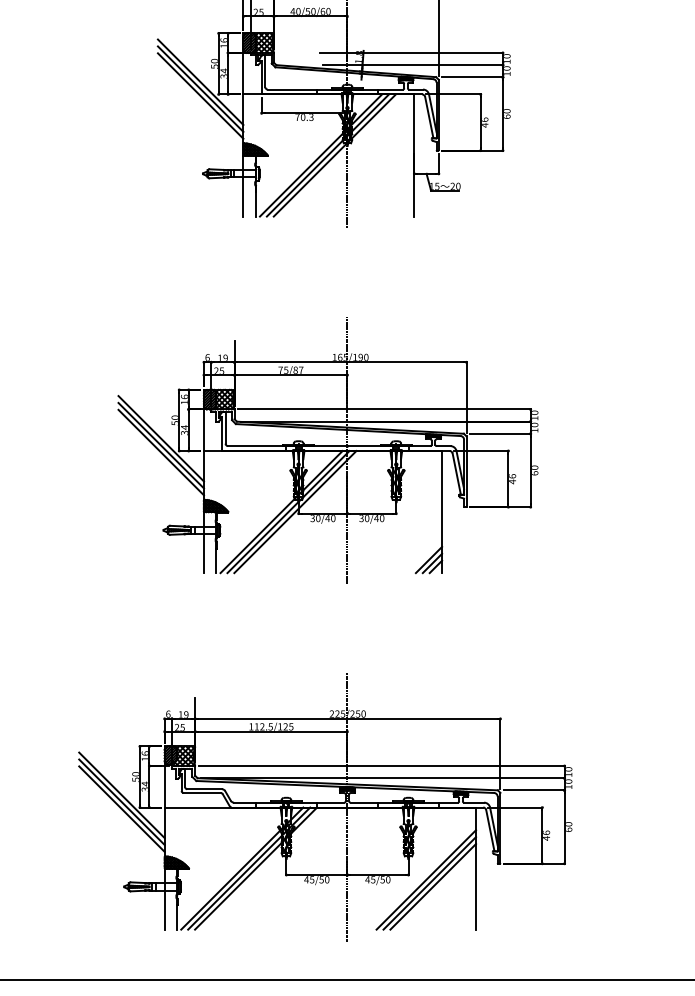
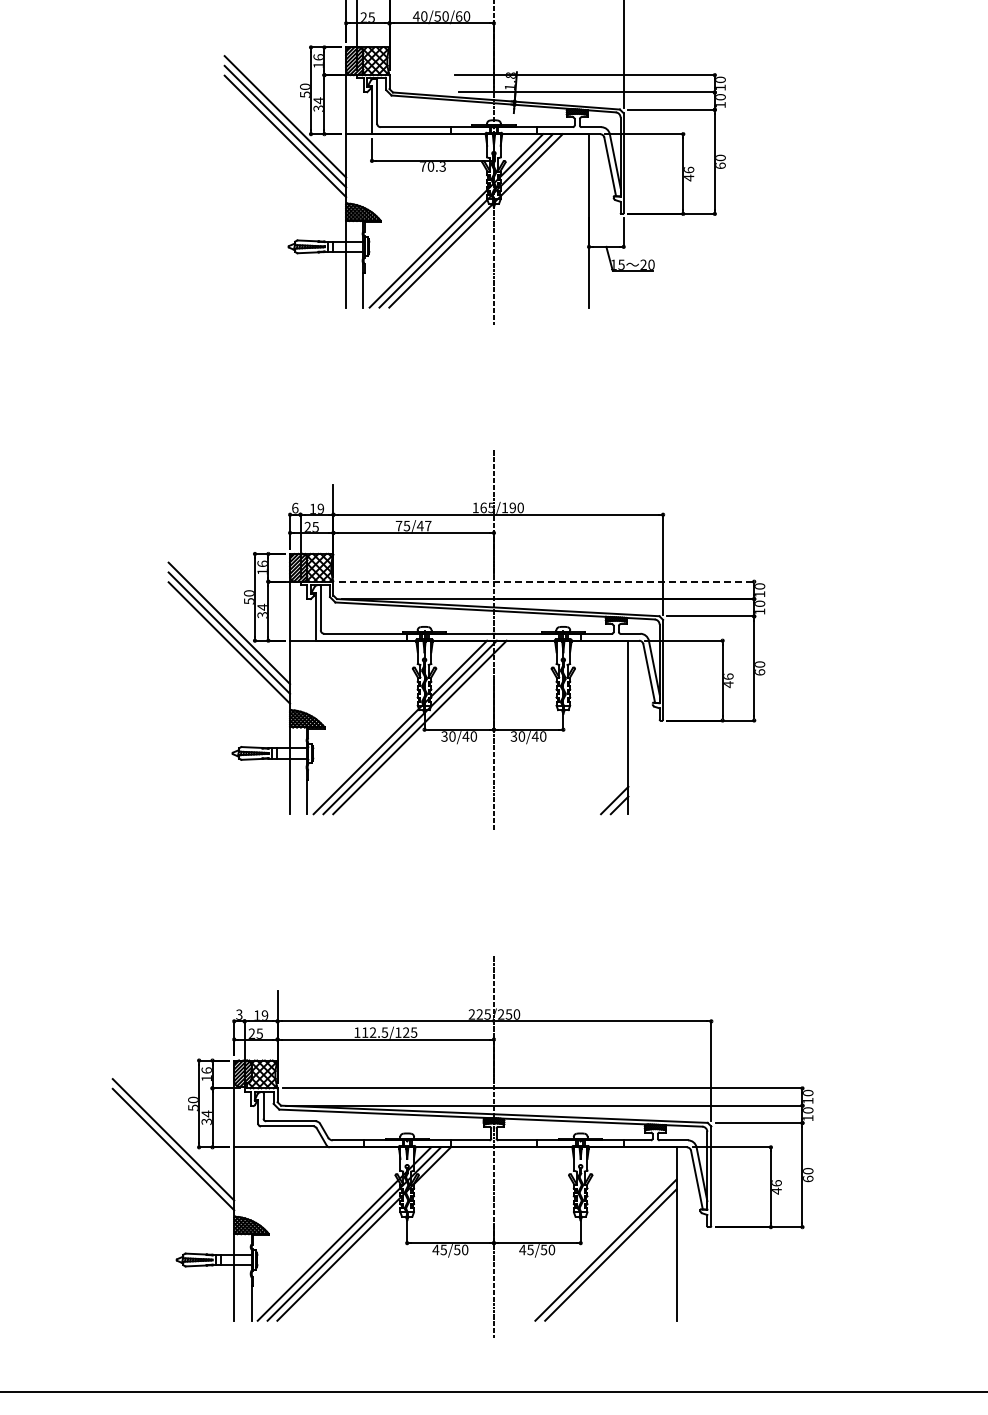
text: (295, 369) -> (419, 525), 75/87 -> 75/47
line: (384, 409) -> (546, 581), solid -> dashed
line: (428, 559) -> (609, 795), removed
text: (168, 714) -> (239, 1014), 6 -> 3
line: (121, 795) -> (173, 1129), removed
line: (433, 886) -> (615, 1259), removed

